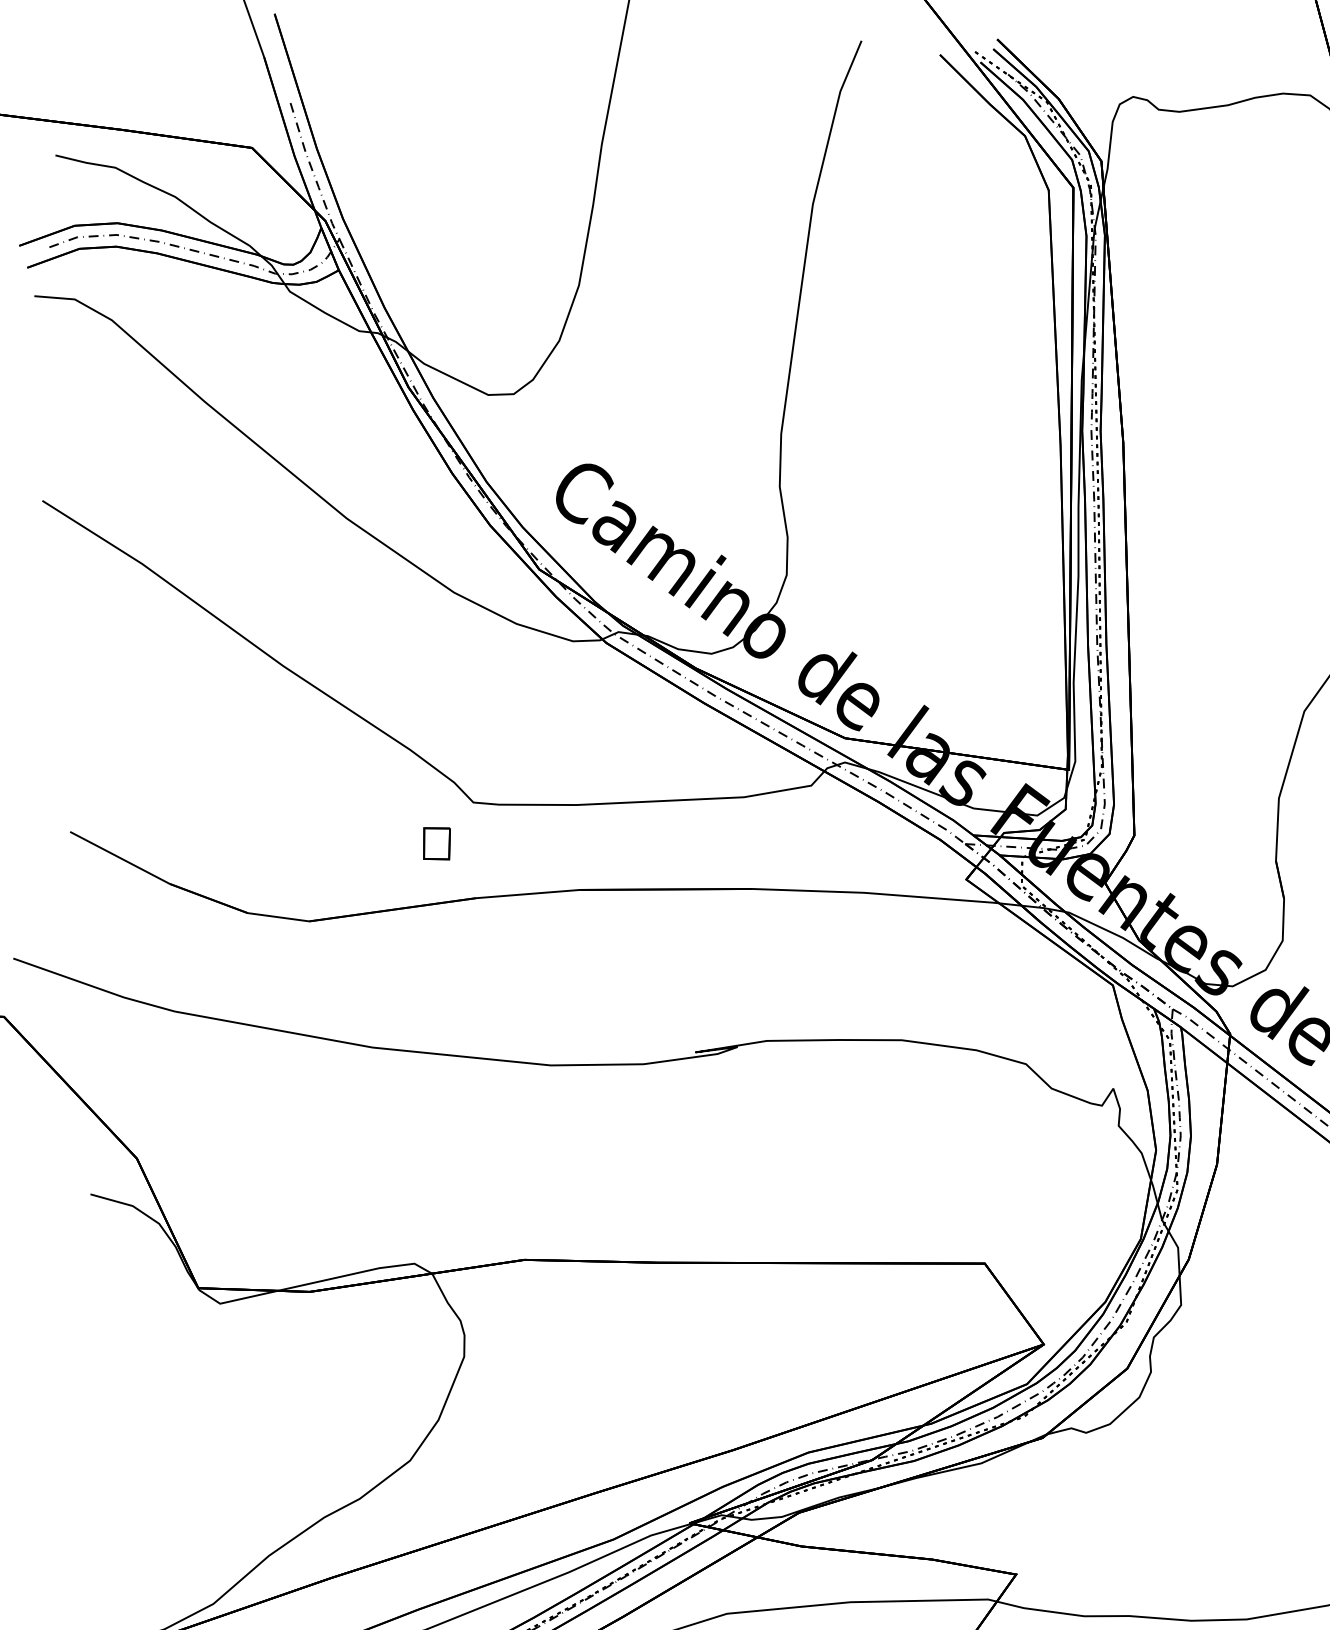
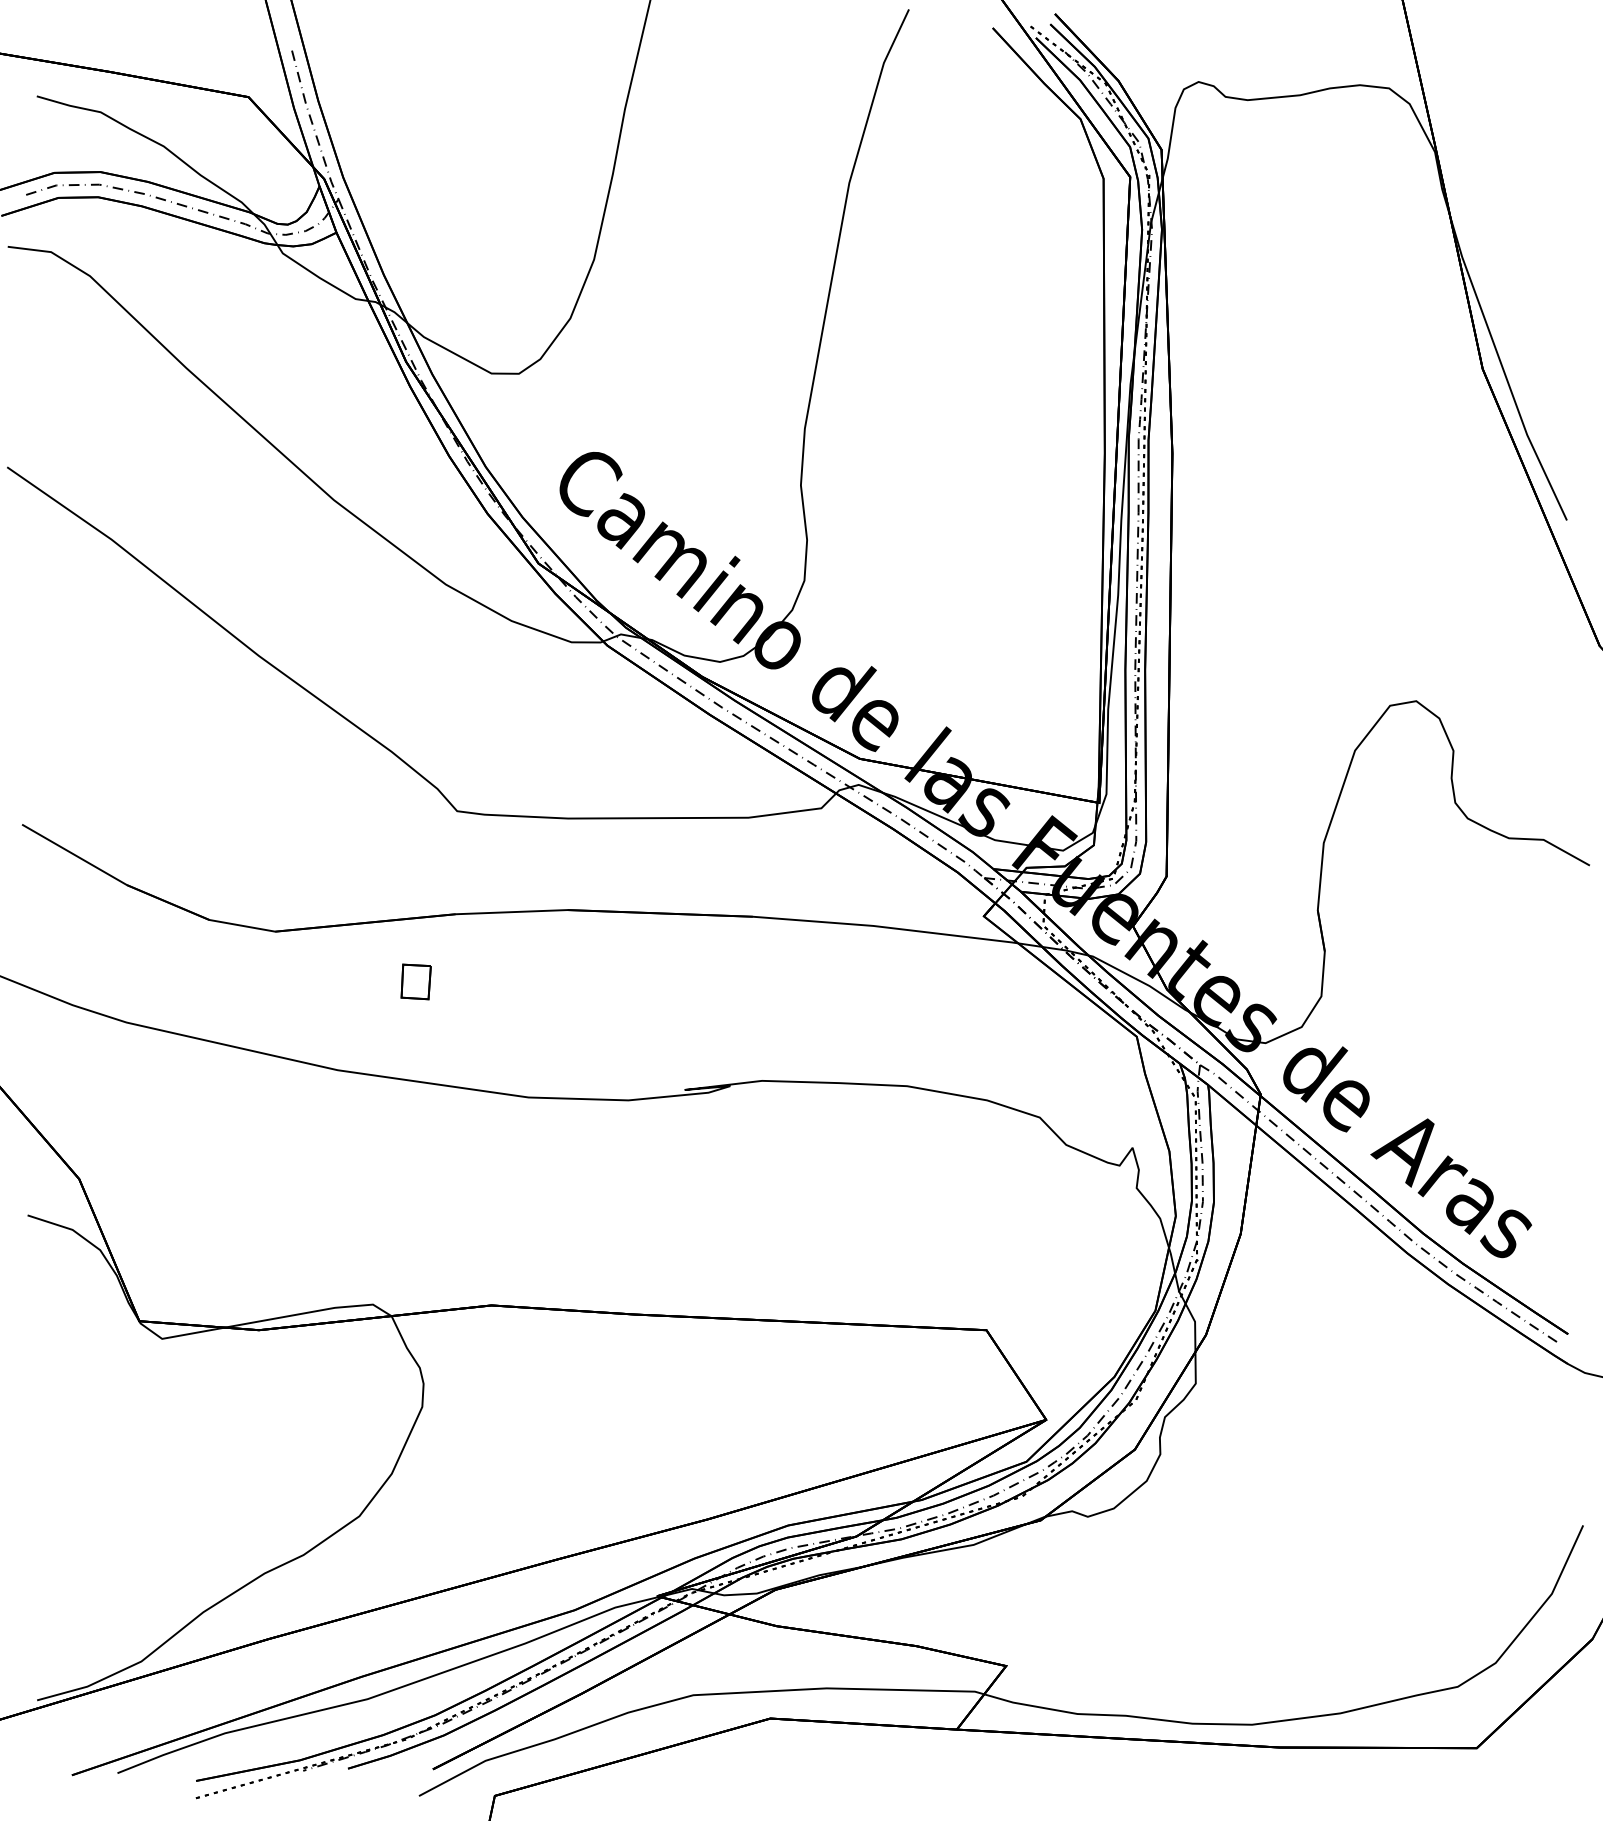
part: (436, 843) -> (415, 981), moved

